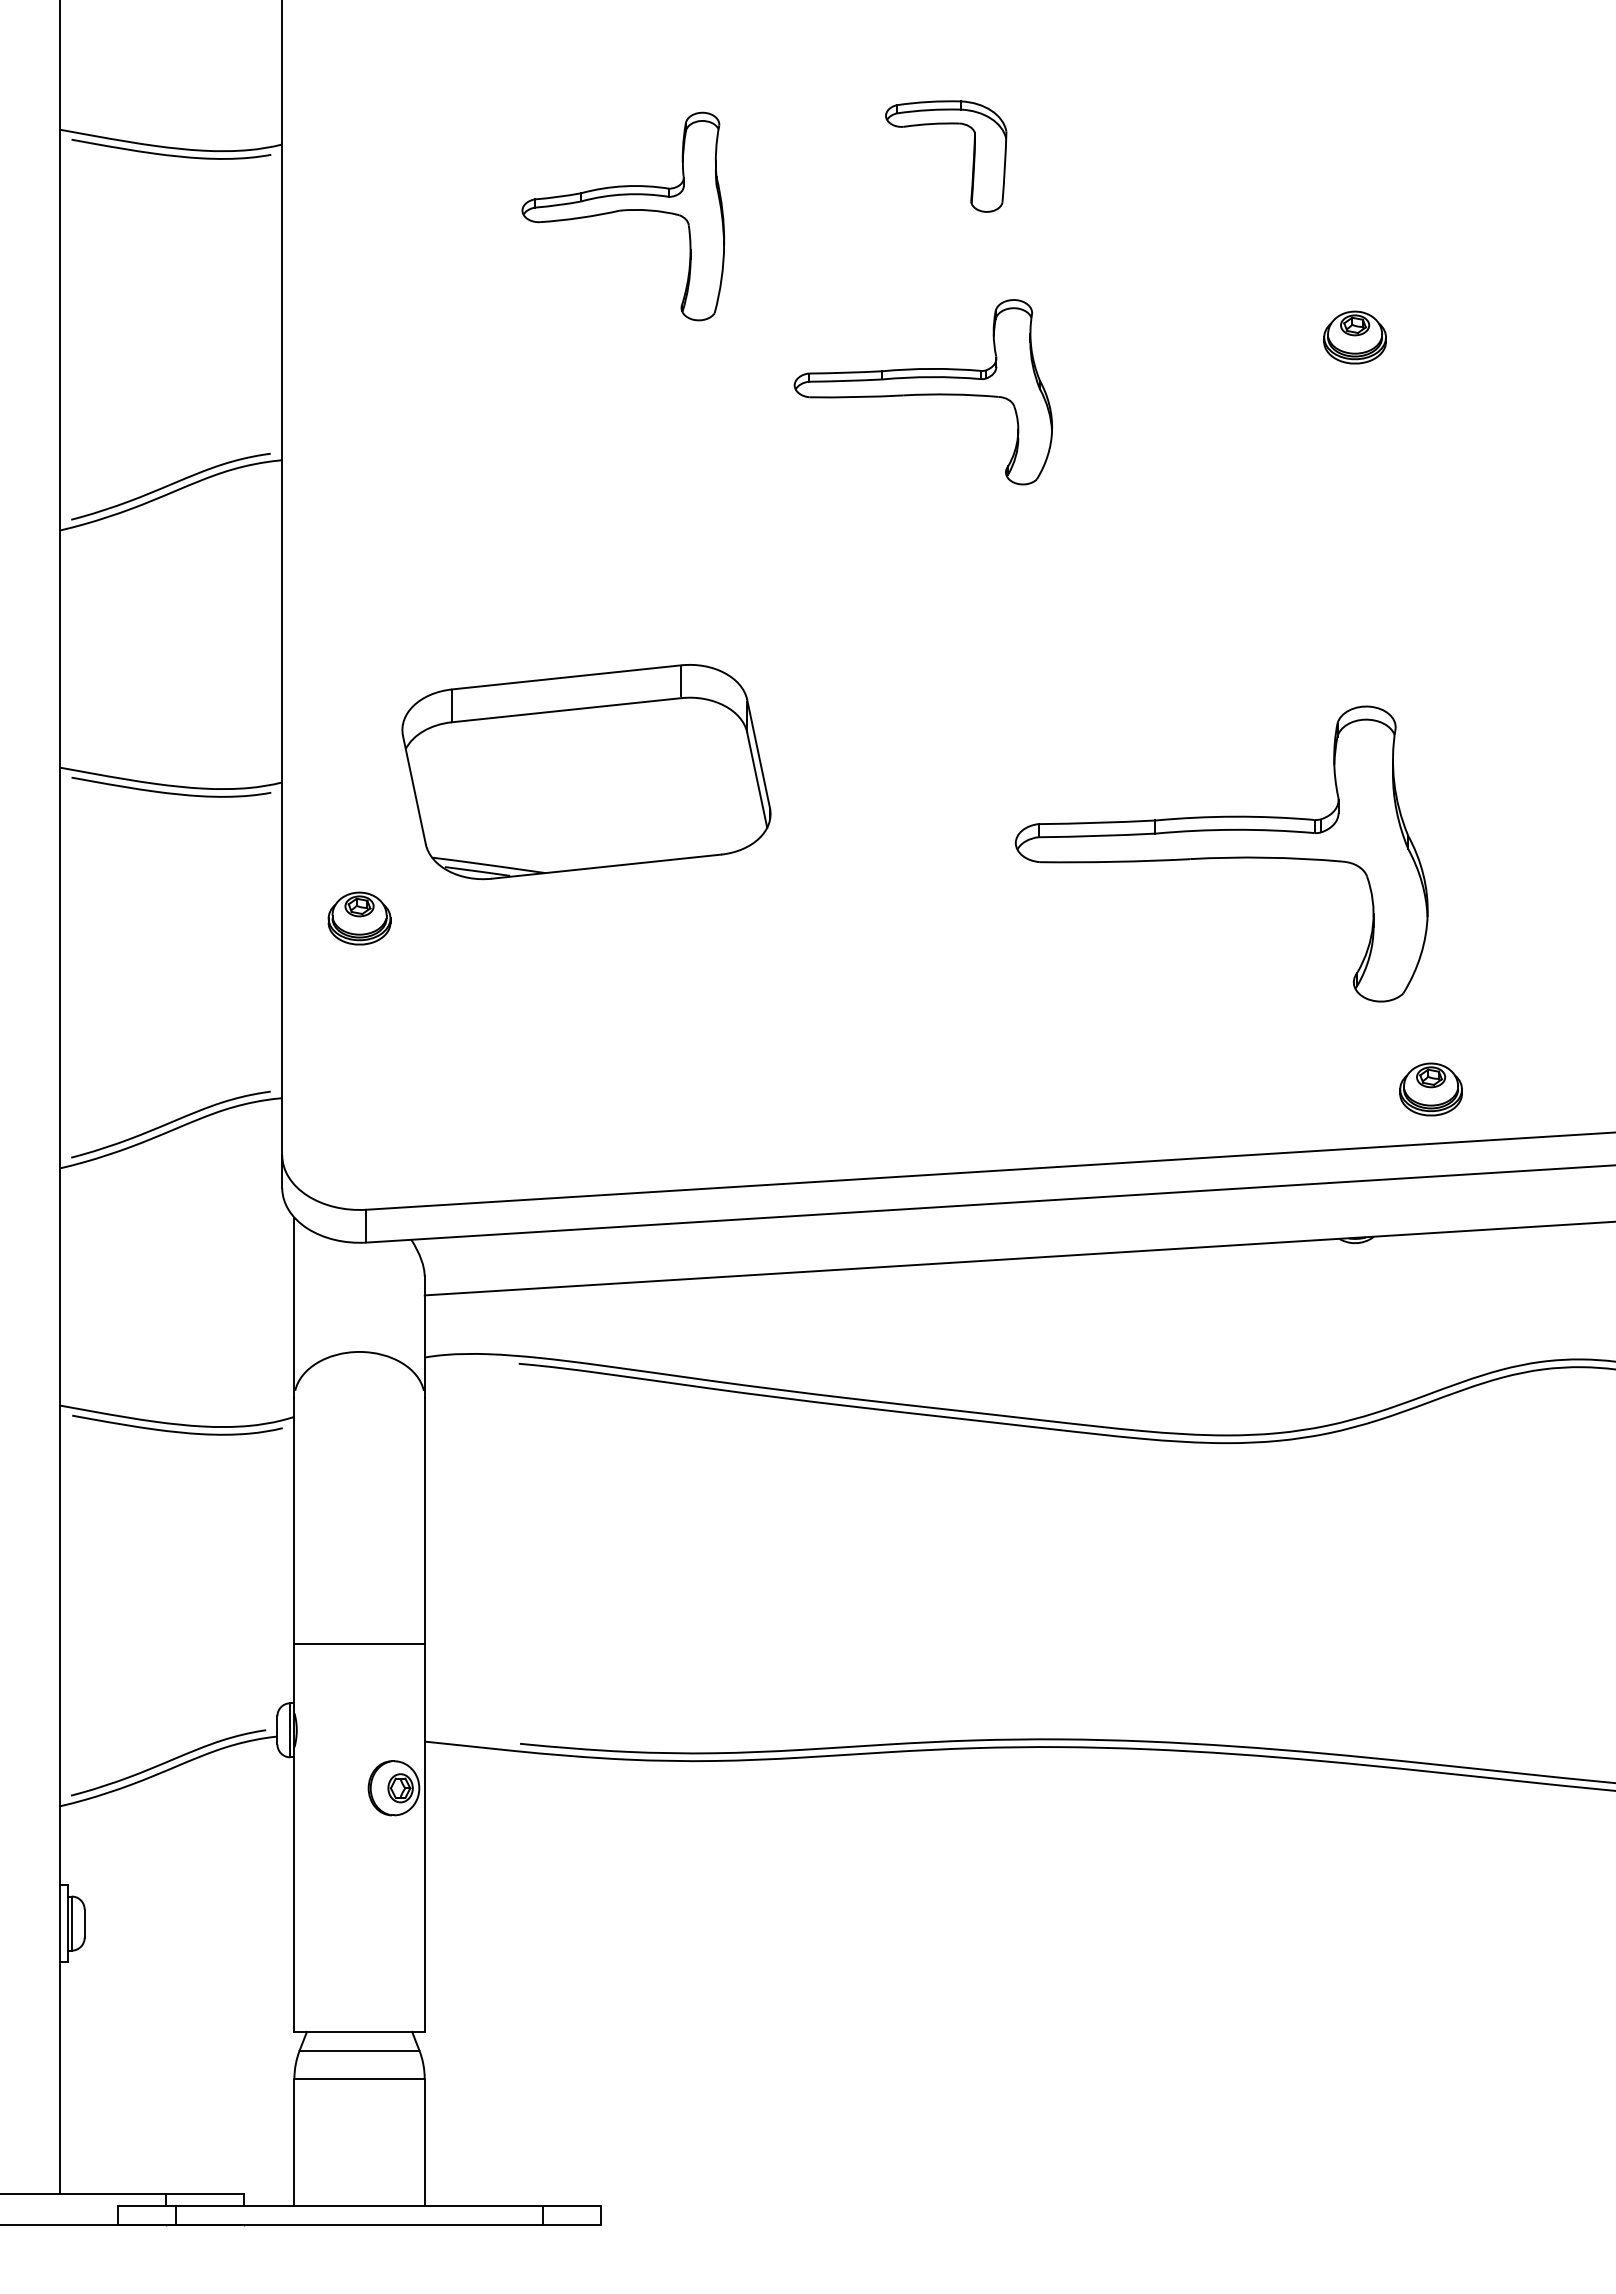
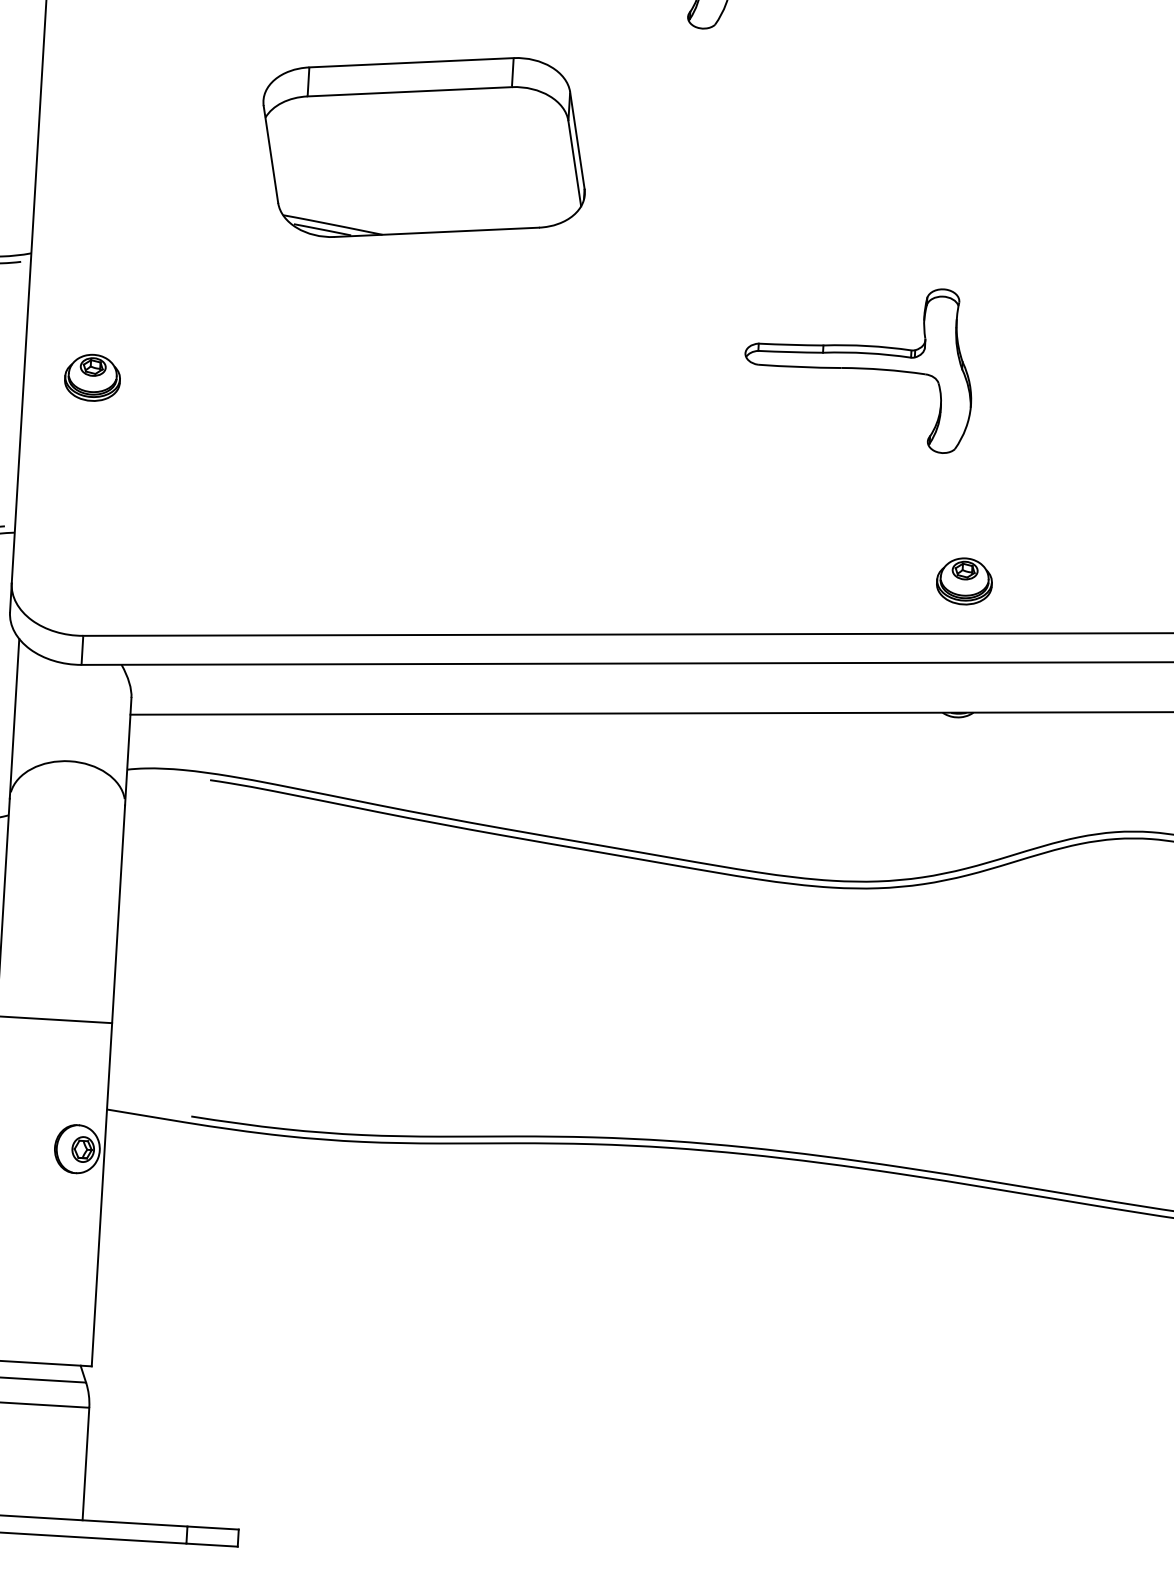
part: (586, 772) -> (424, 147), moved
part: (1221, 854) -> (858, 366), size x0.62
part: (1430, 1089) -> (964, 581), moved

